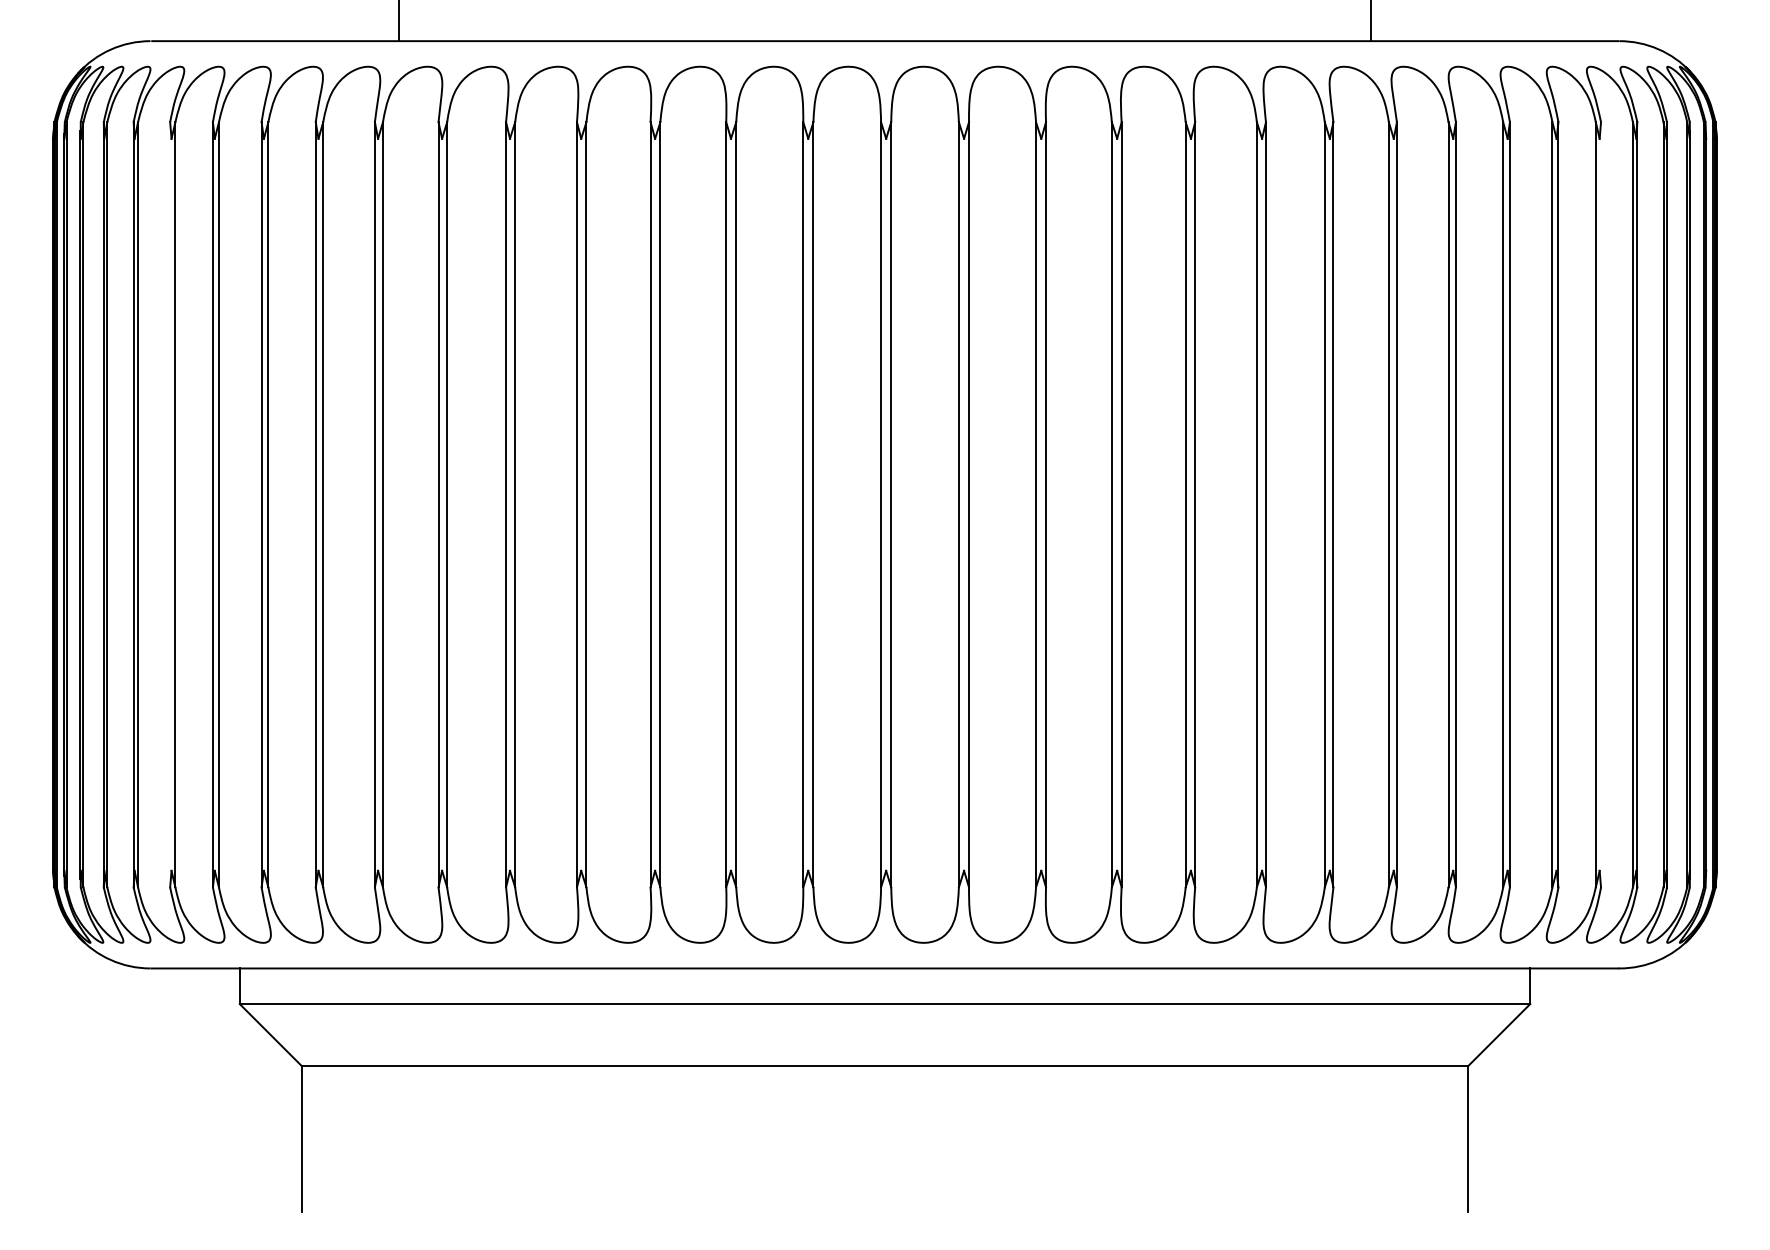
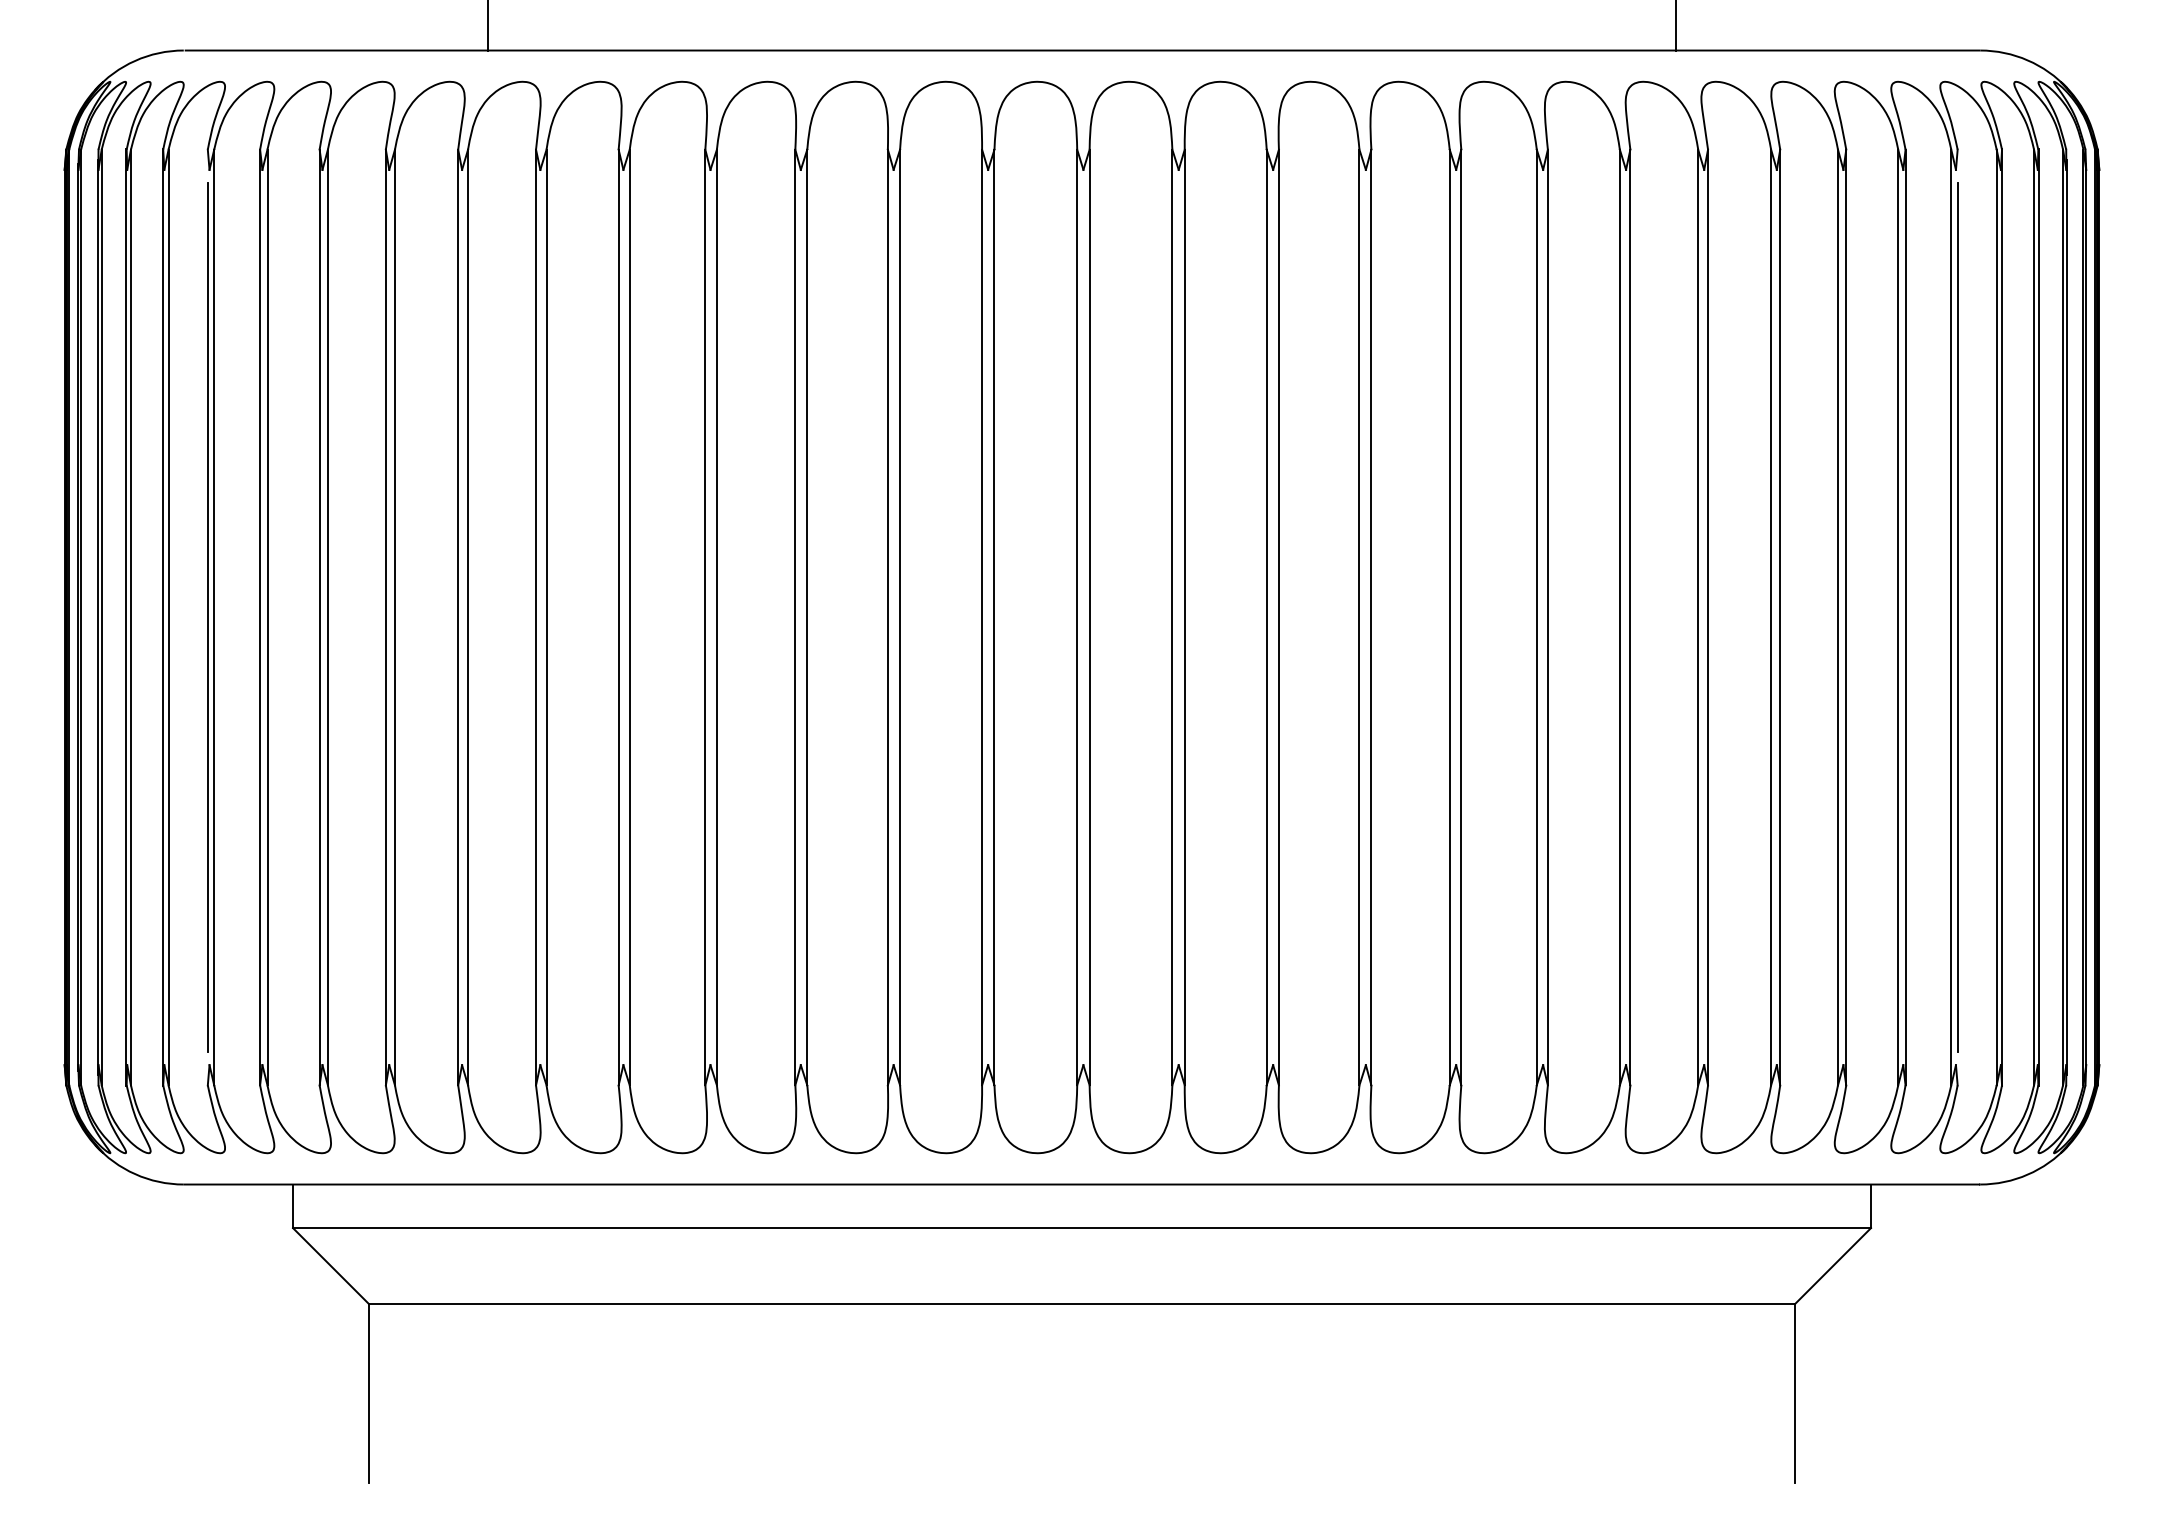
line: (170, 504) -> (208, 617), added
line: (1601, 504) -> (1958, 617), added

